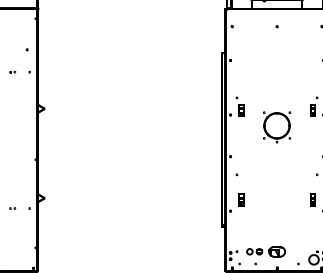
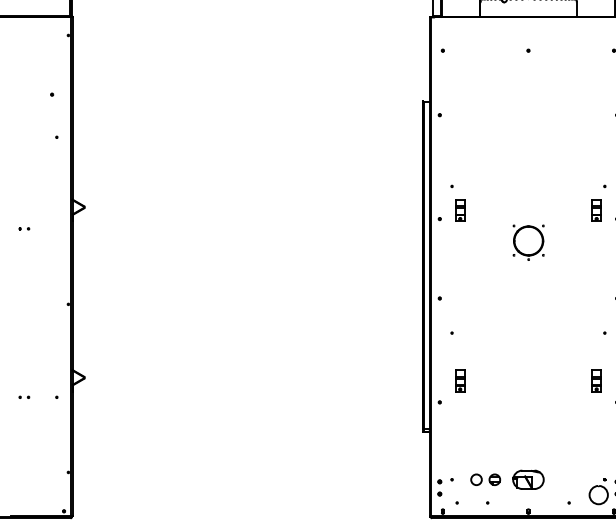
part: (12, 71) -> (23, 227), moved
part: (277, 127) -> (529, 242), size x0.6

